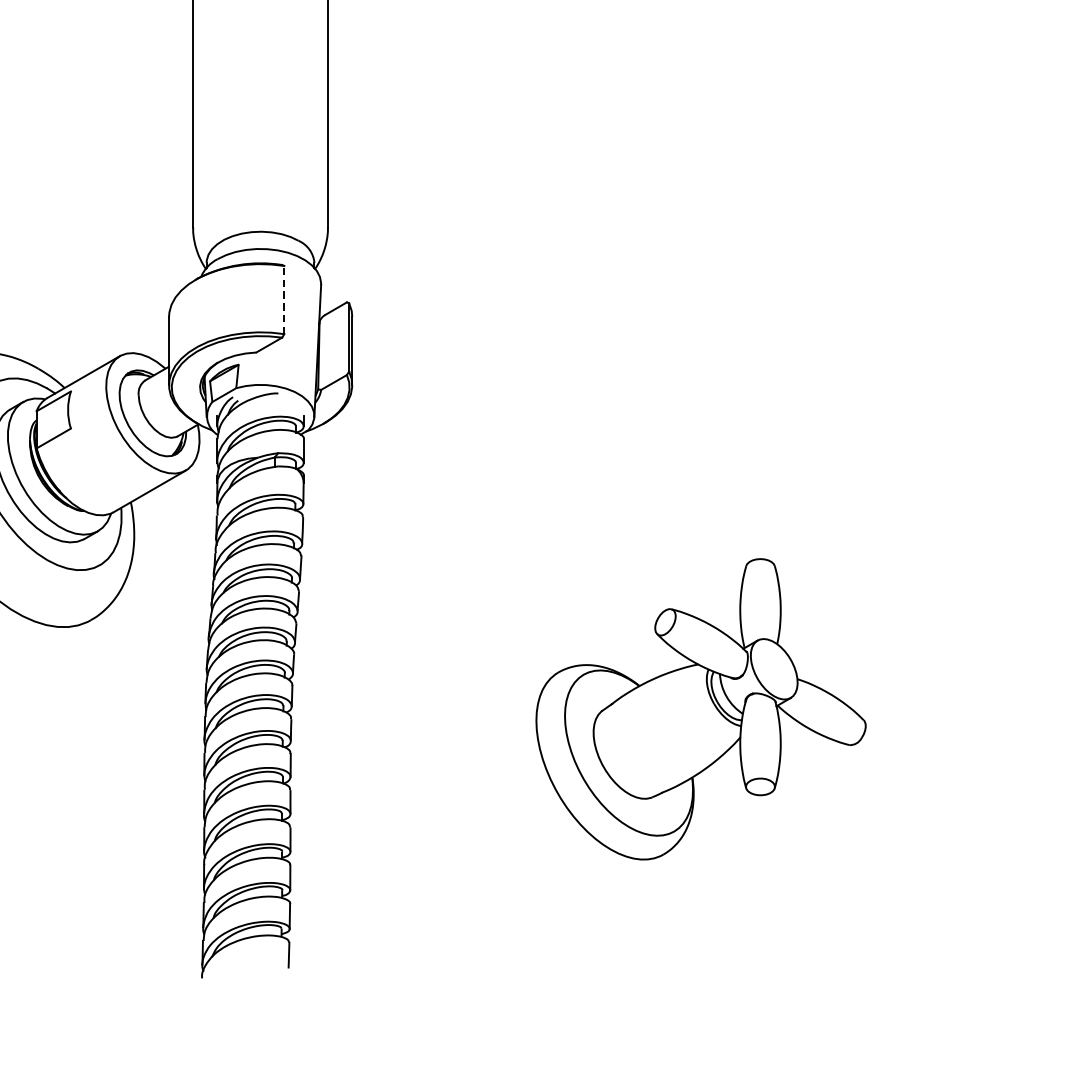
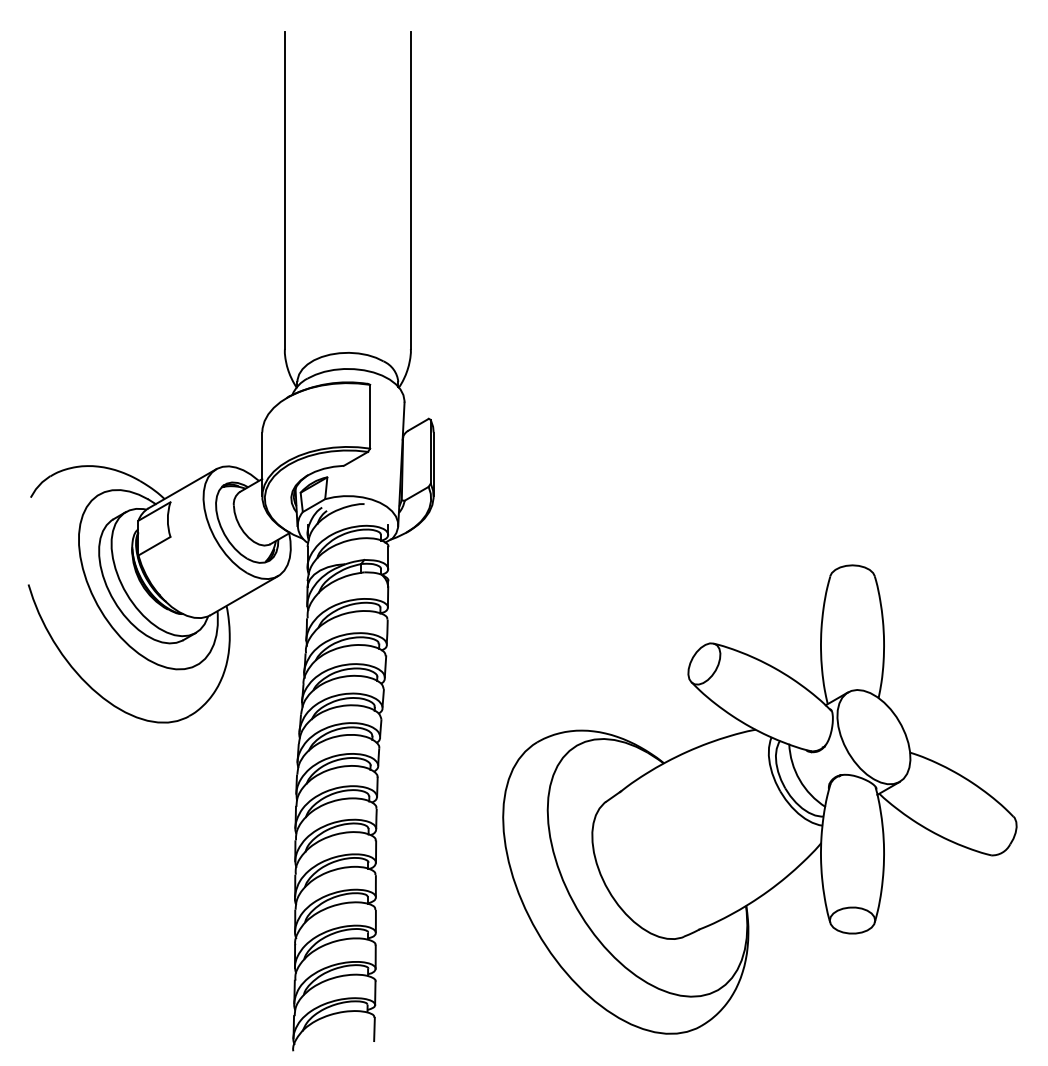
line: (284, 299) -> (370, 416), dashed -> solid
part: (700, 709) -> (759, 799), size x1.67

